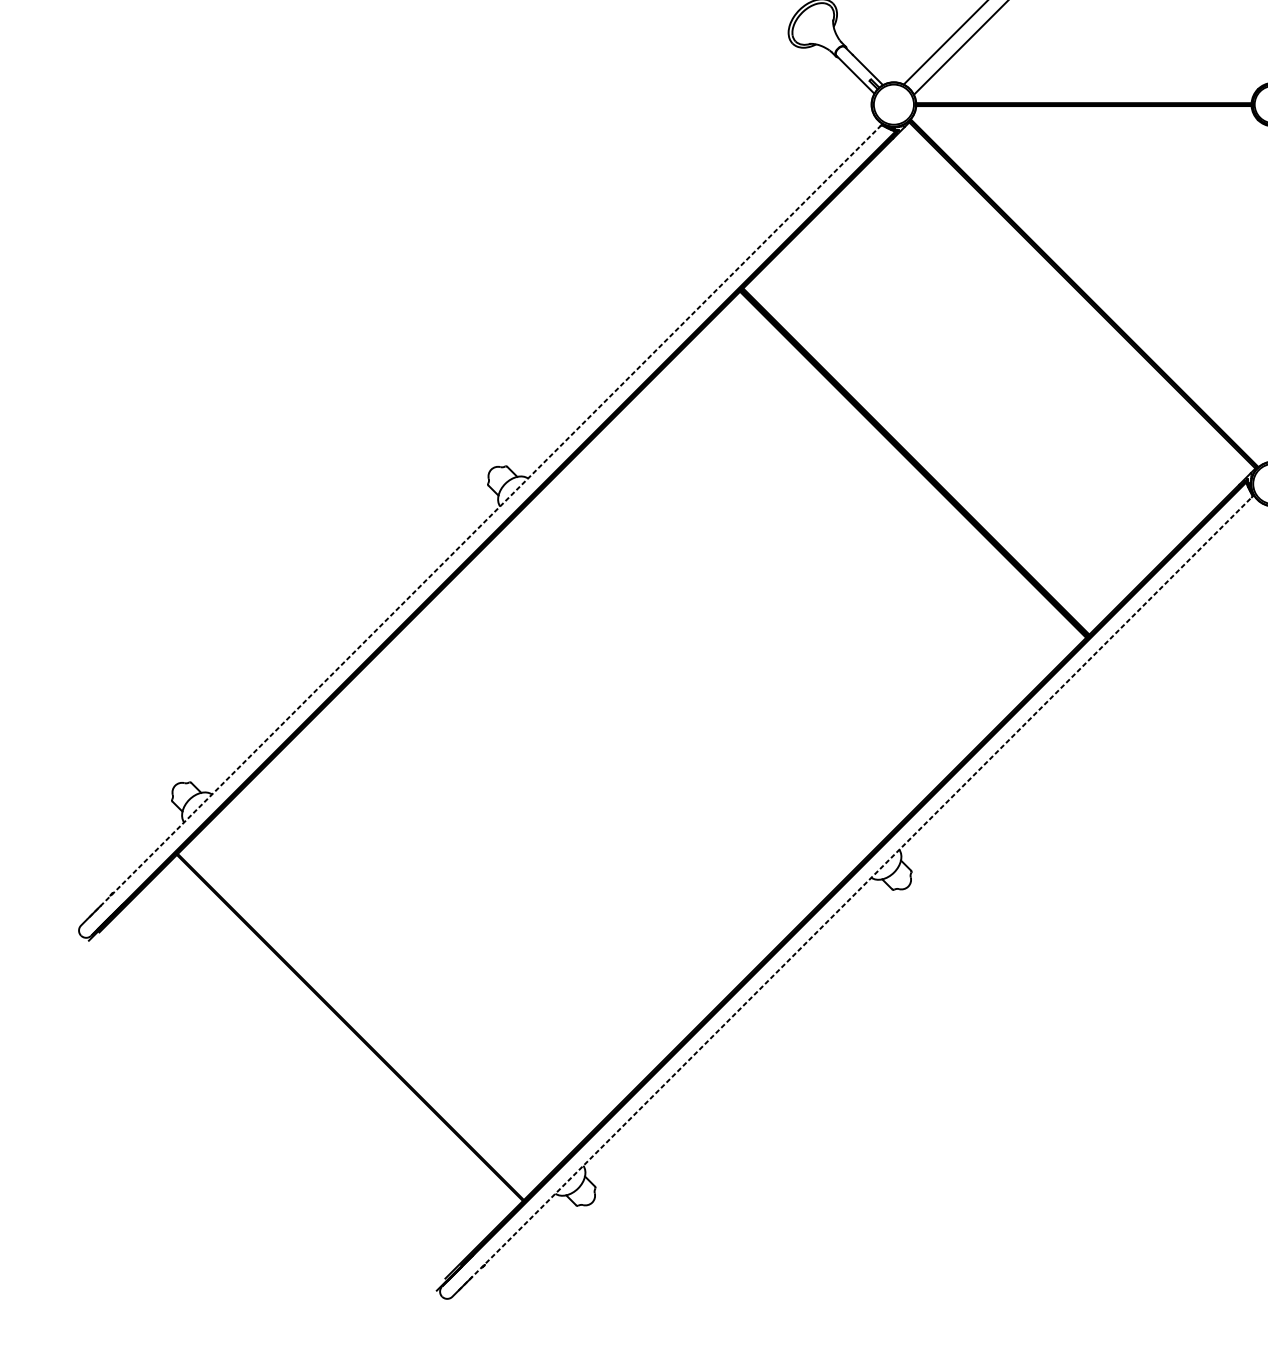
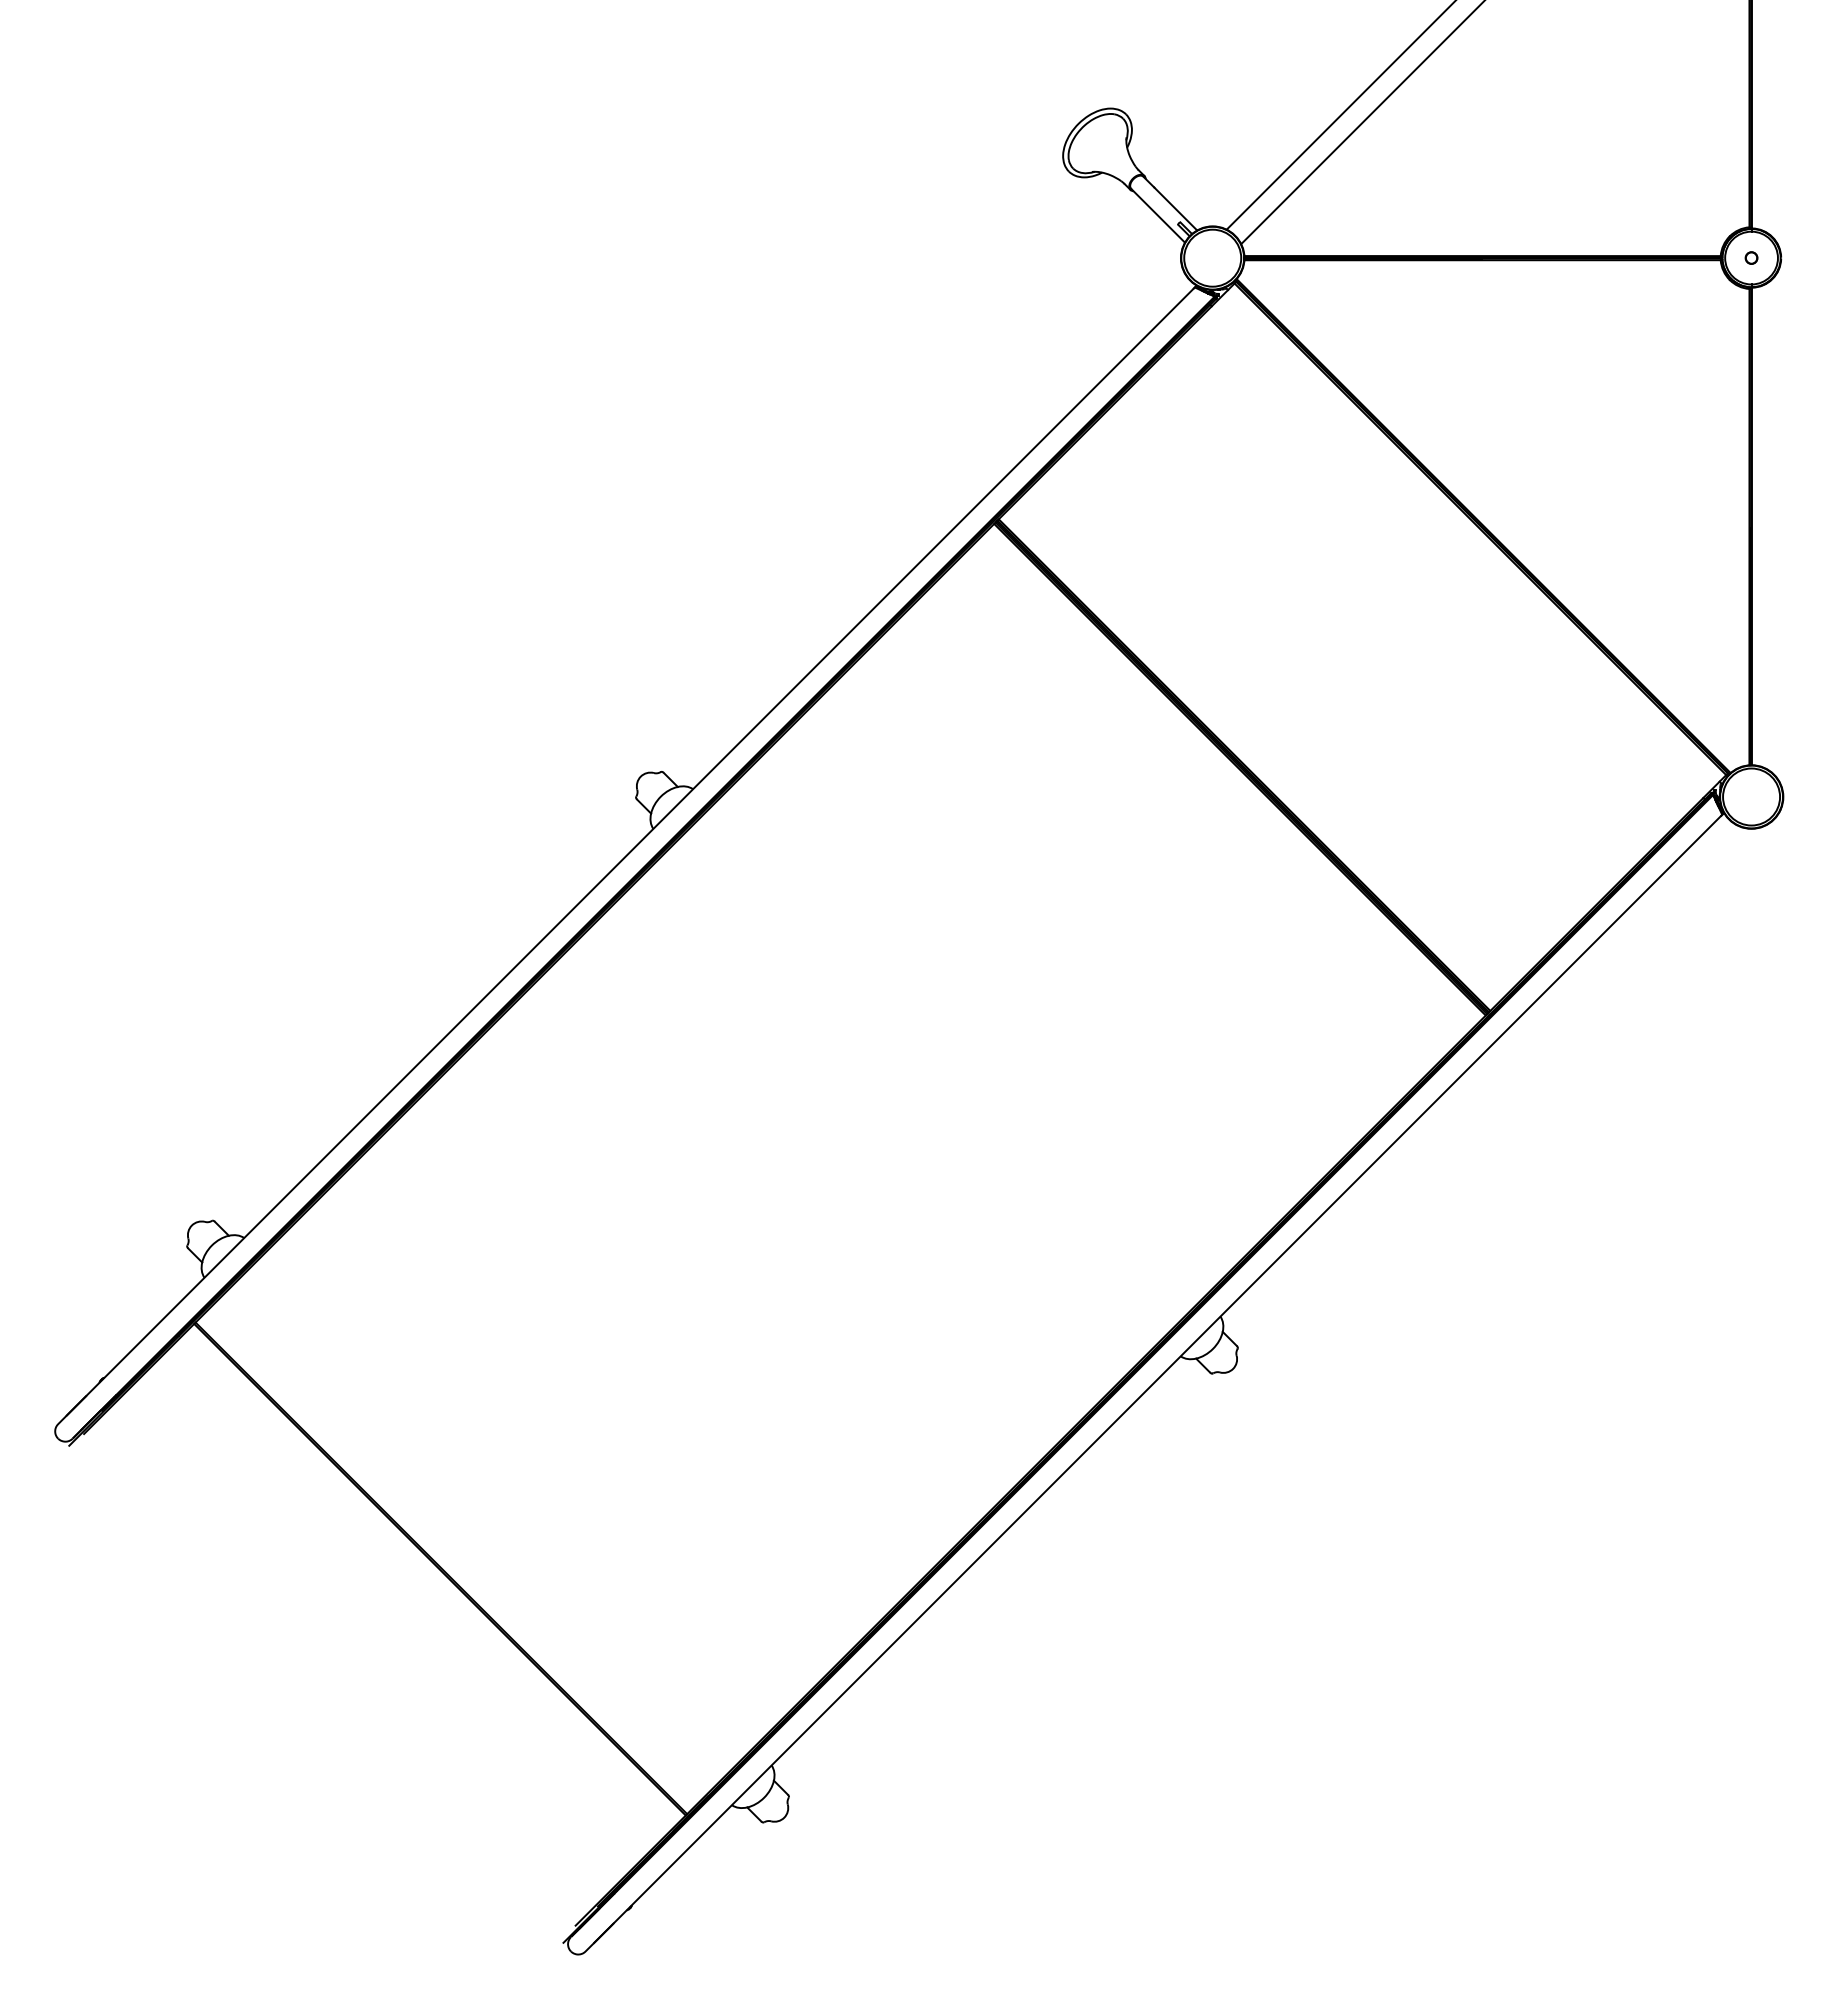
line: (484, 522) -> (630, 851), dashed -> solid
line: (855, 893) -> (1158, 1378), dashed -> solid

